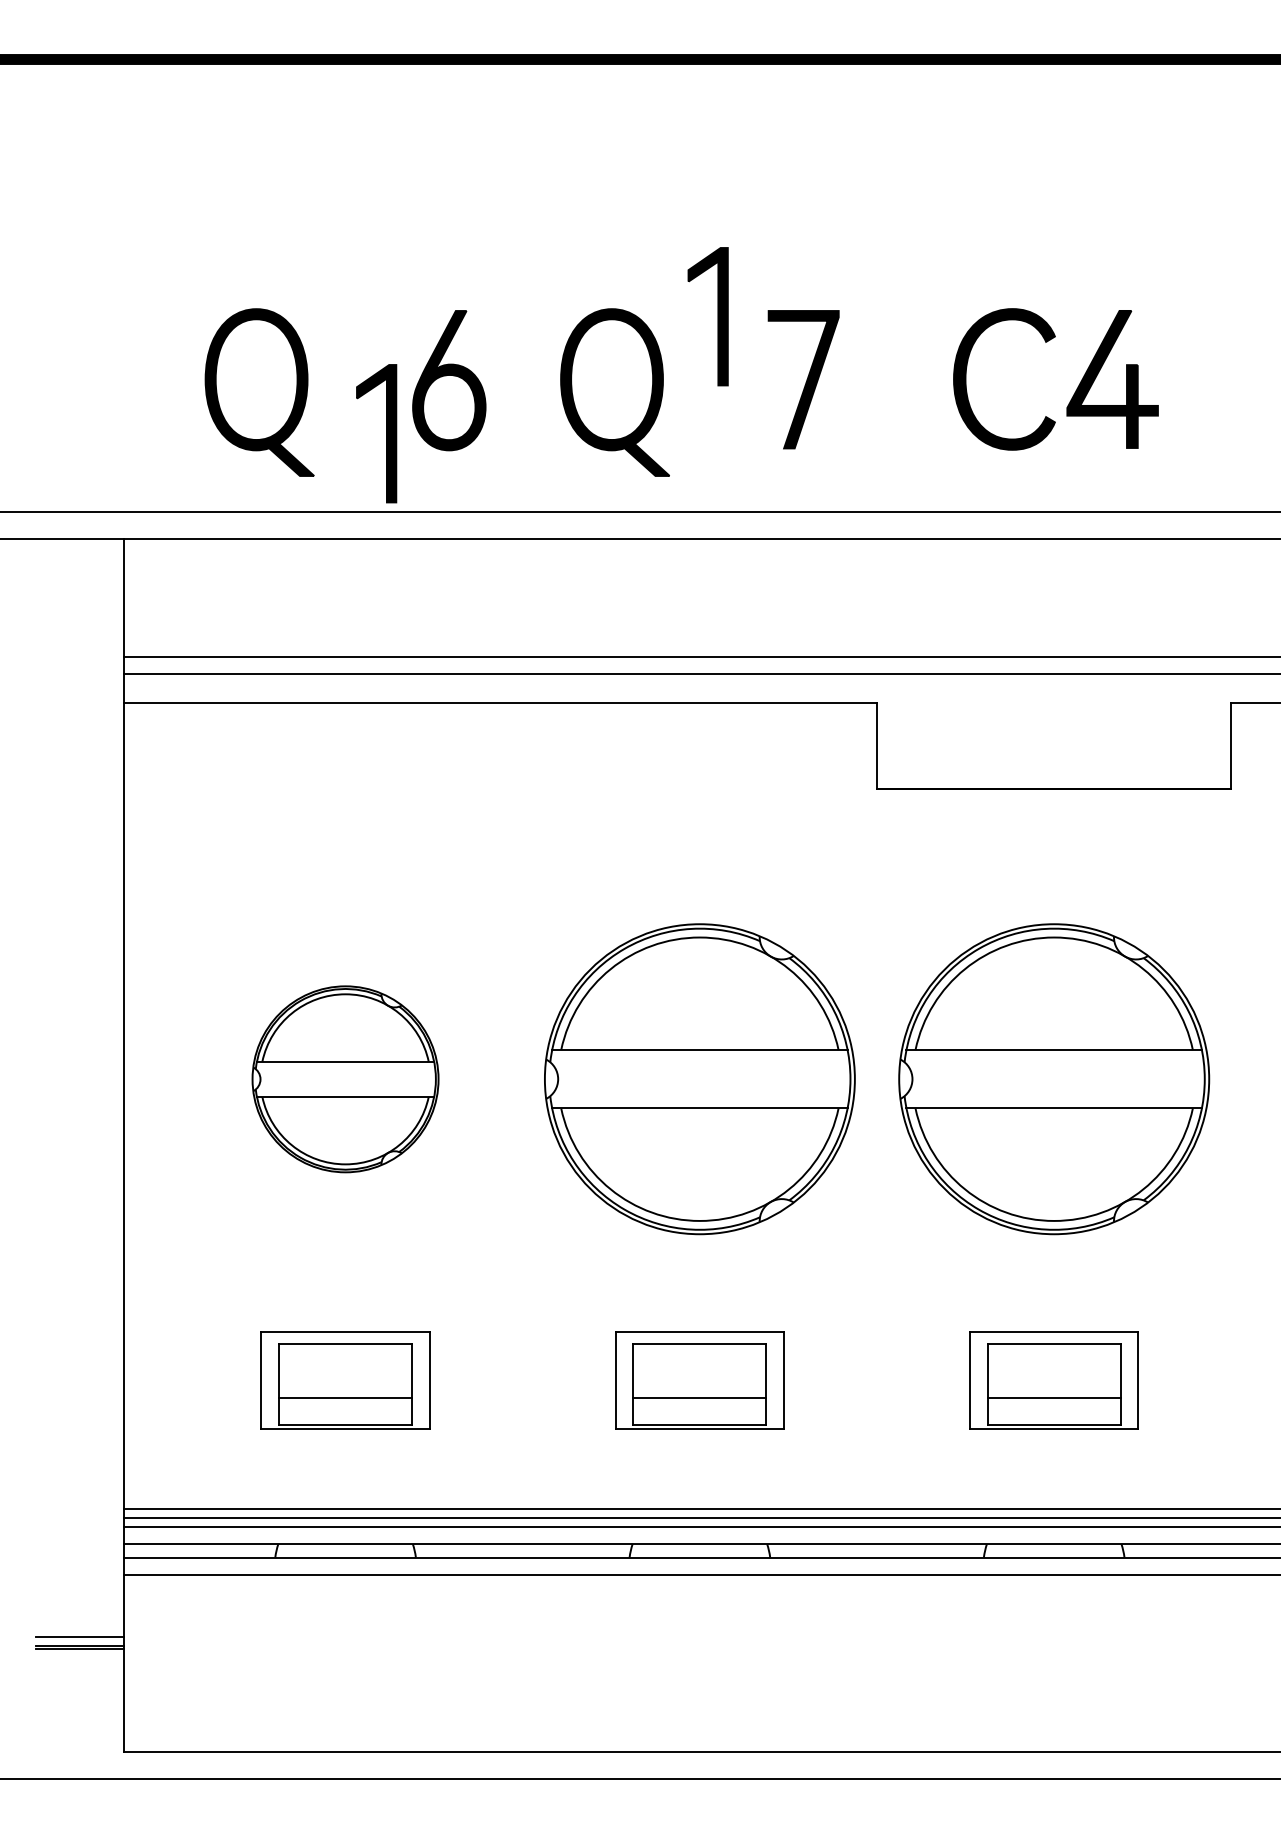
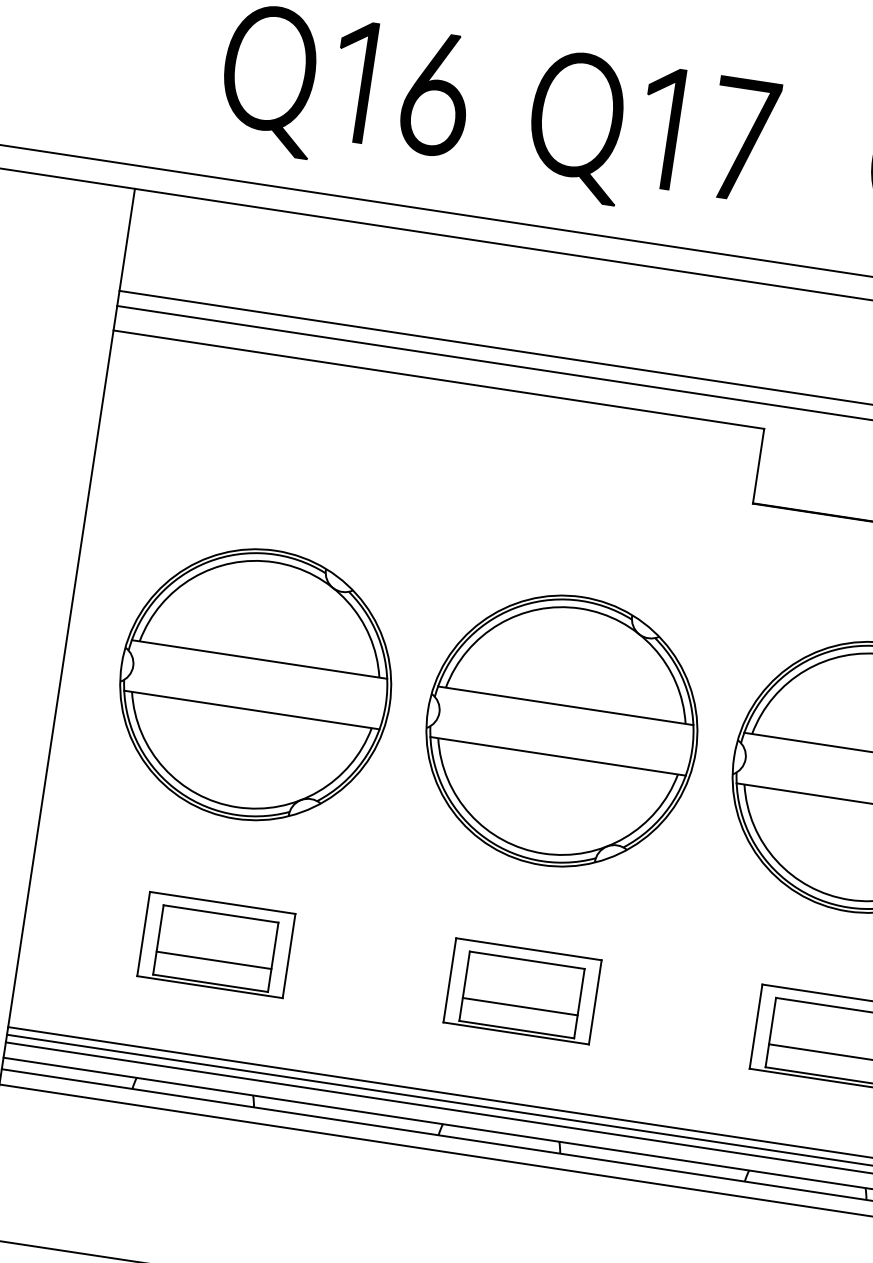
part: (717, 316) -> (668, 128), moved
part: (386, 433) -> (361, 82), moved
part: (345, 1079) -> (255, 684), size x1.67

